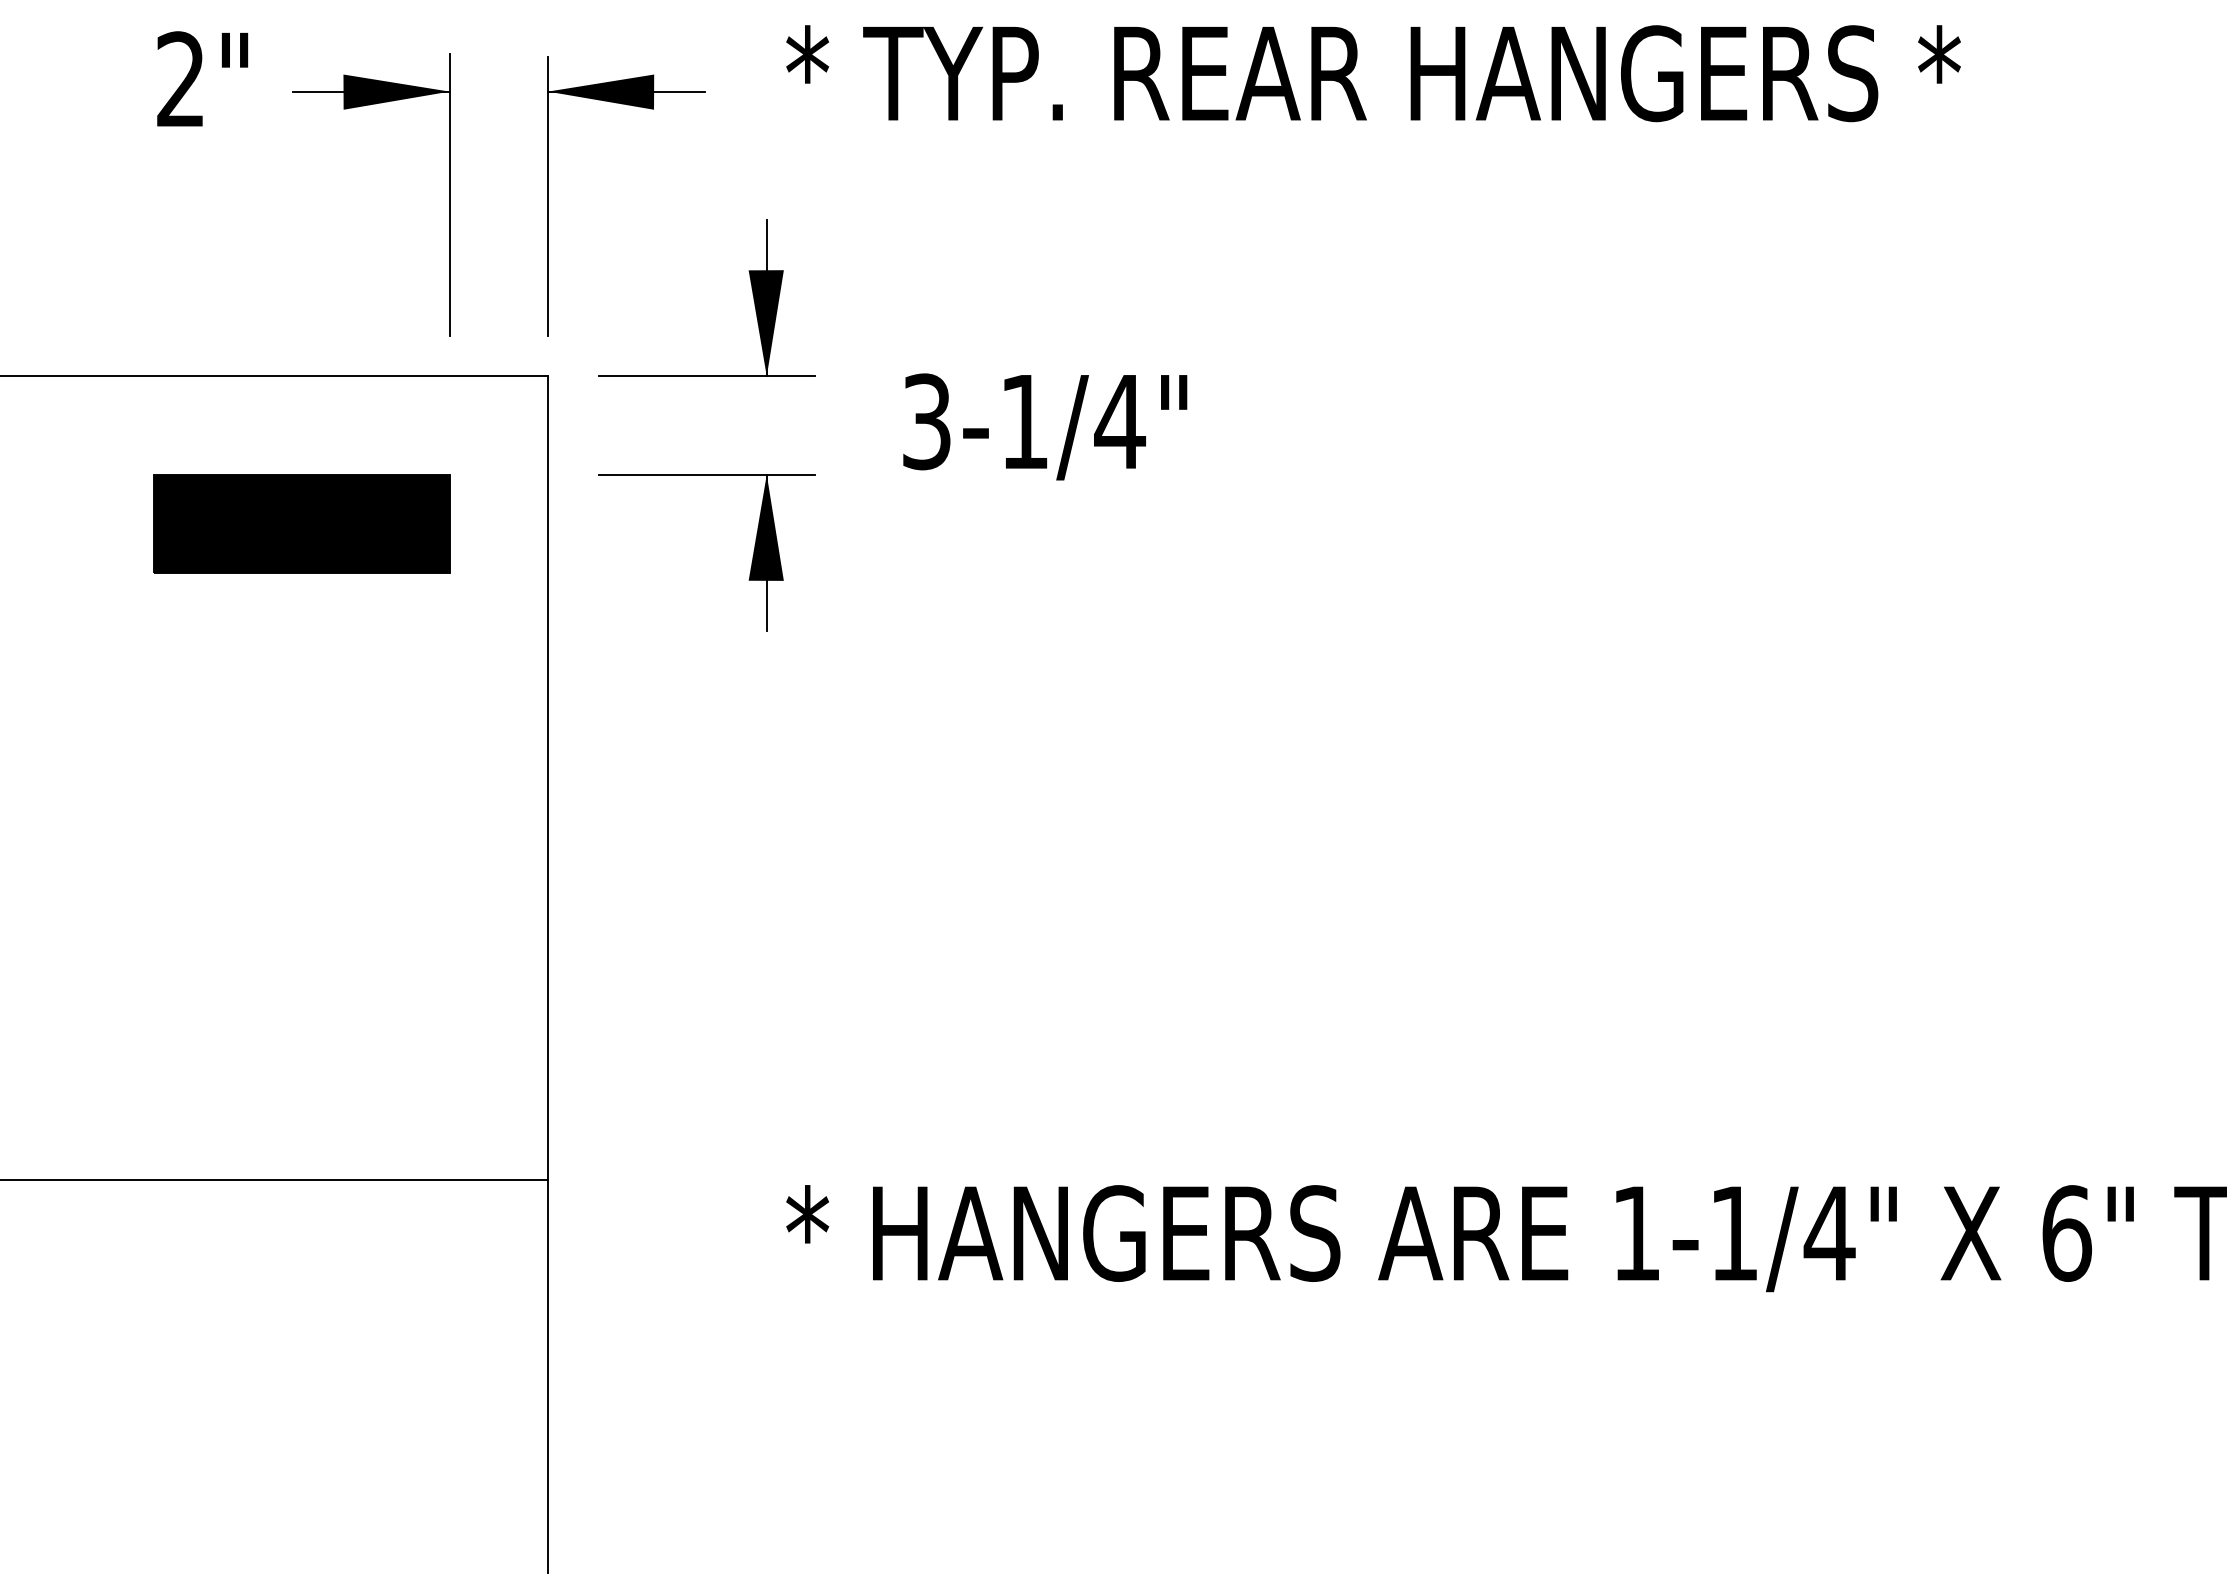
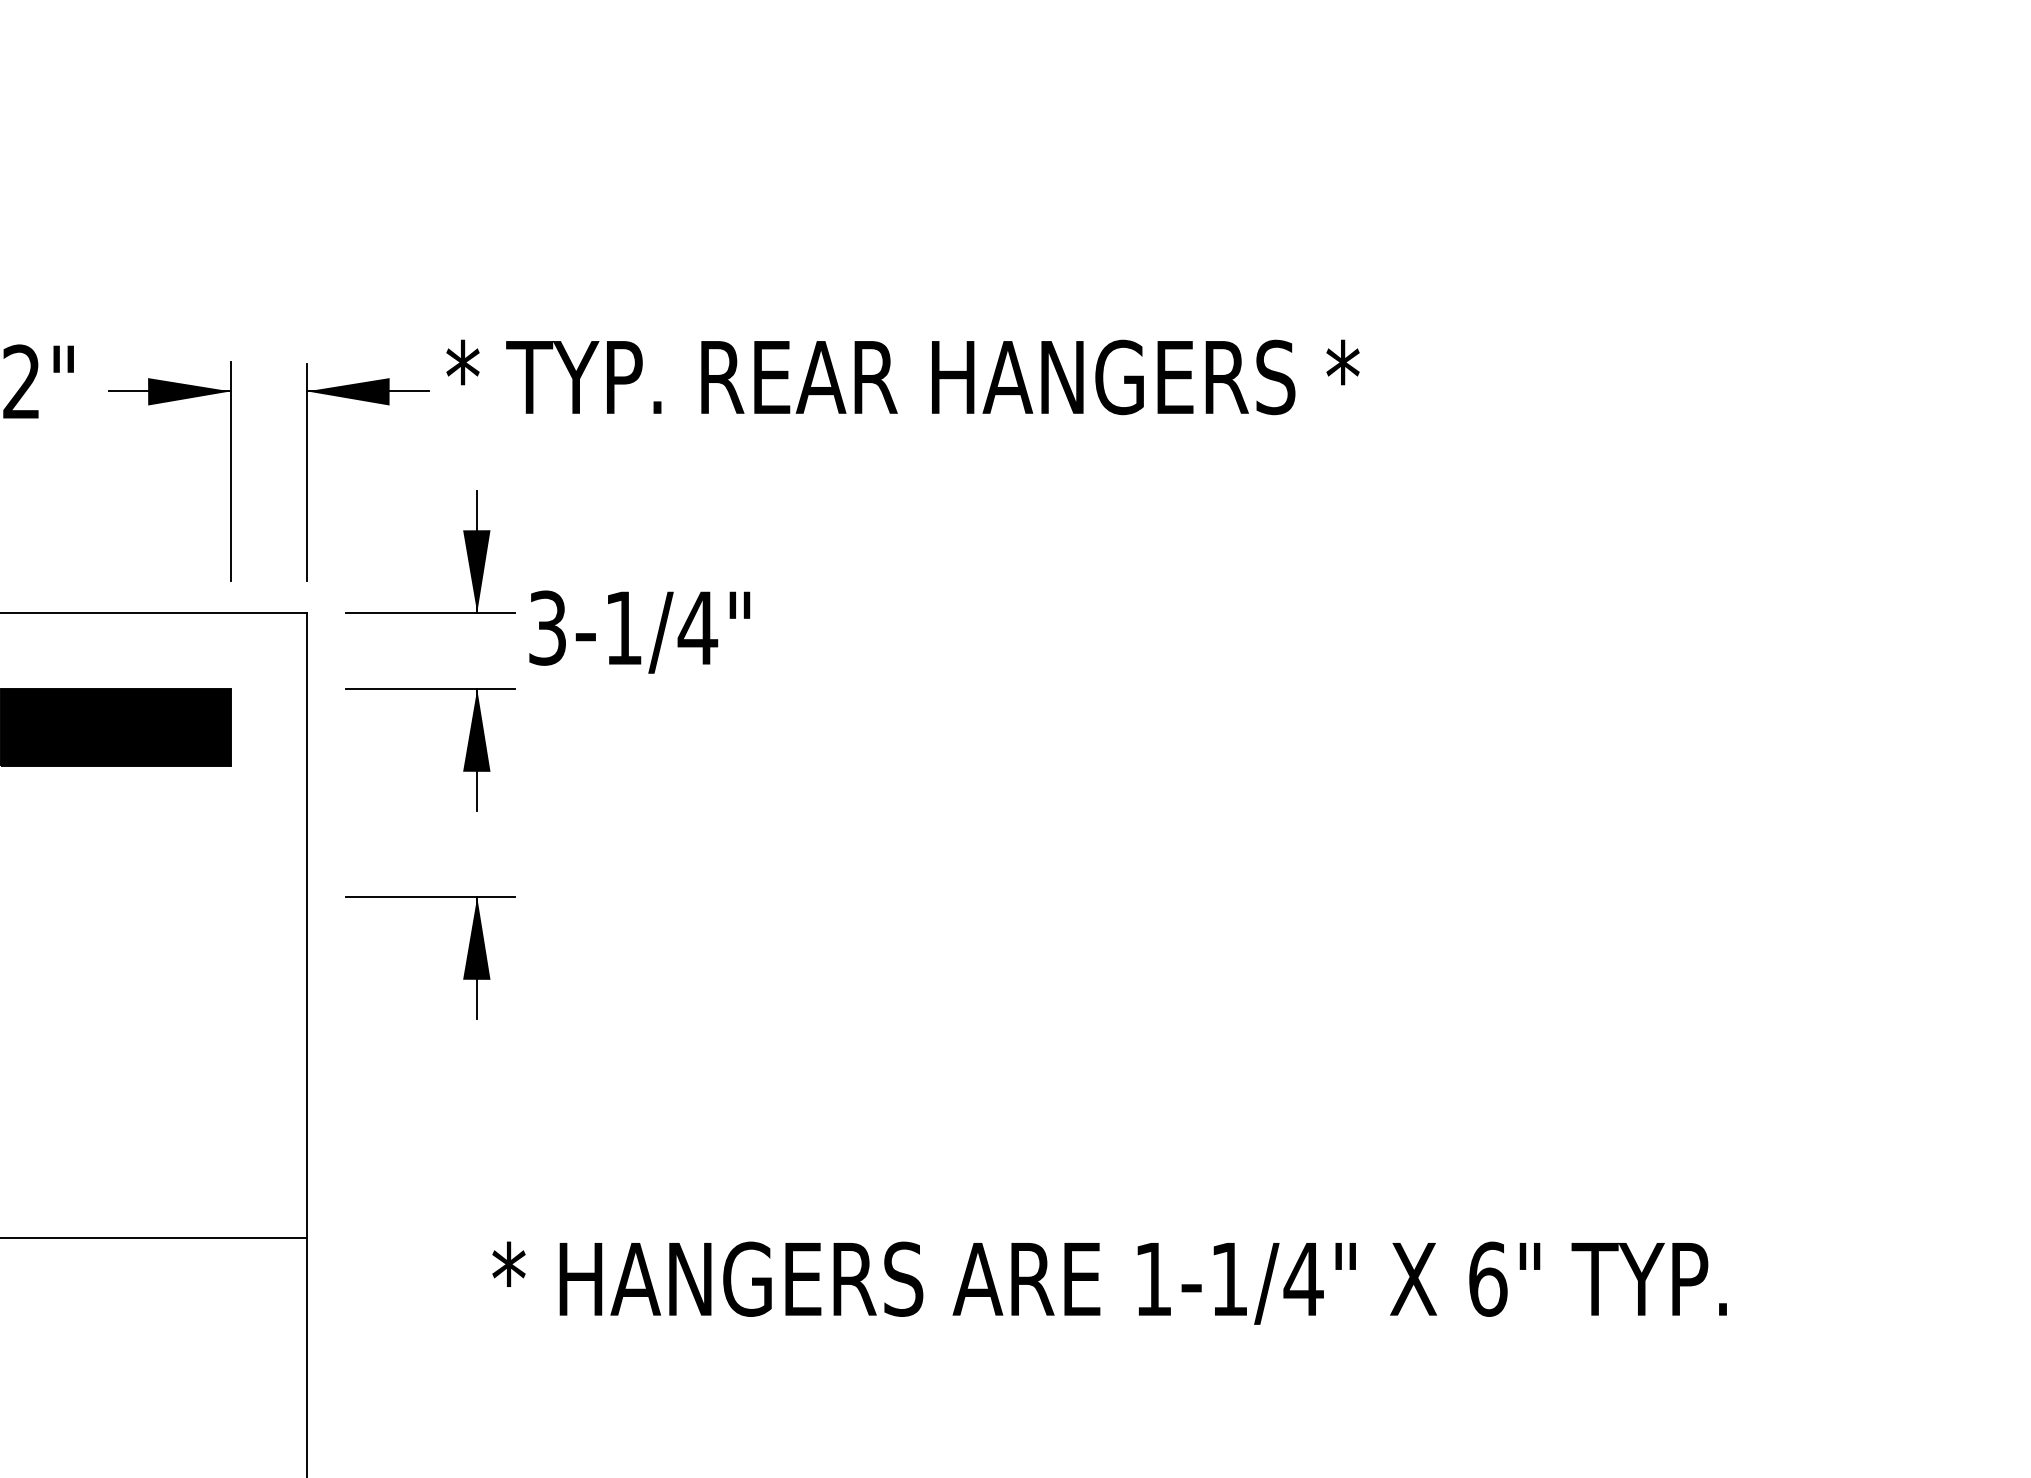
text: (1372, 73) -> (902, 377), moved
text: (1044, 426) -> (639, 631), moved
part: (751, 828) -> (465, 964), added

